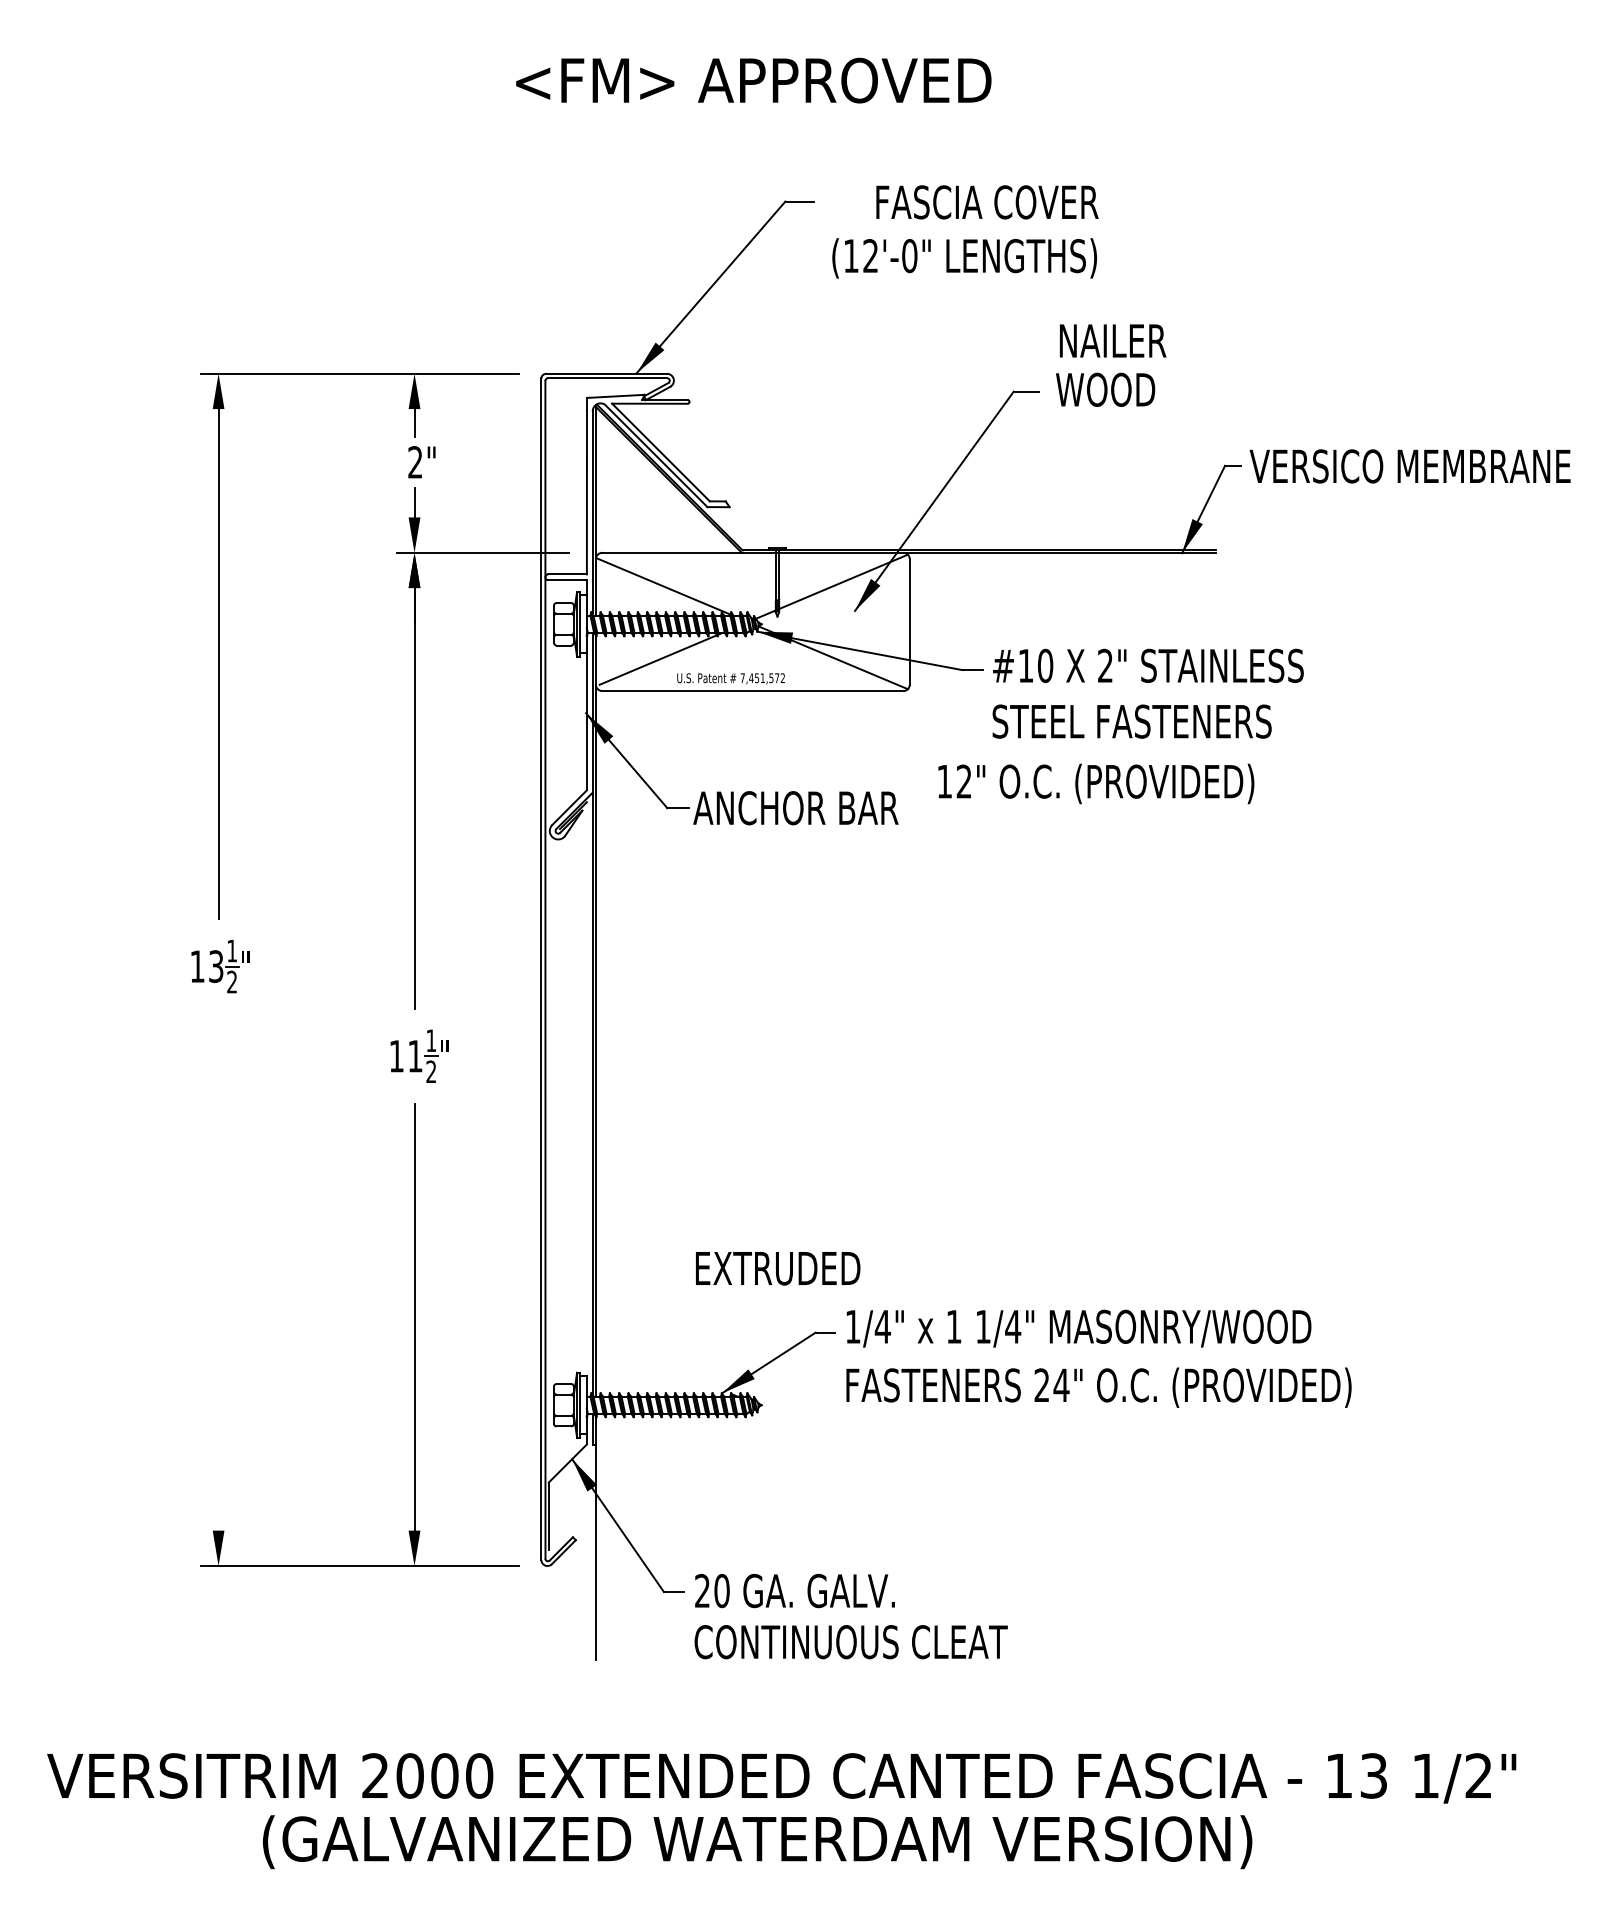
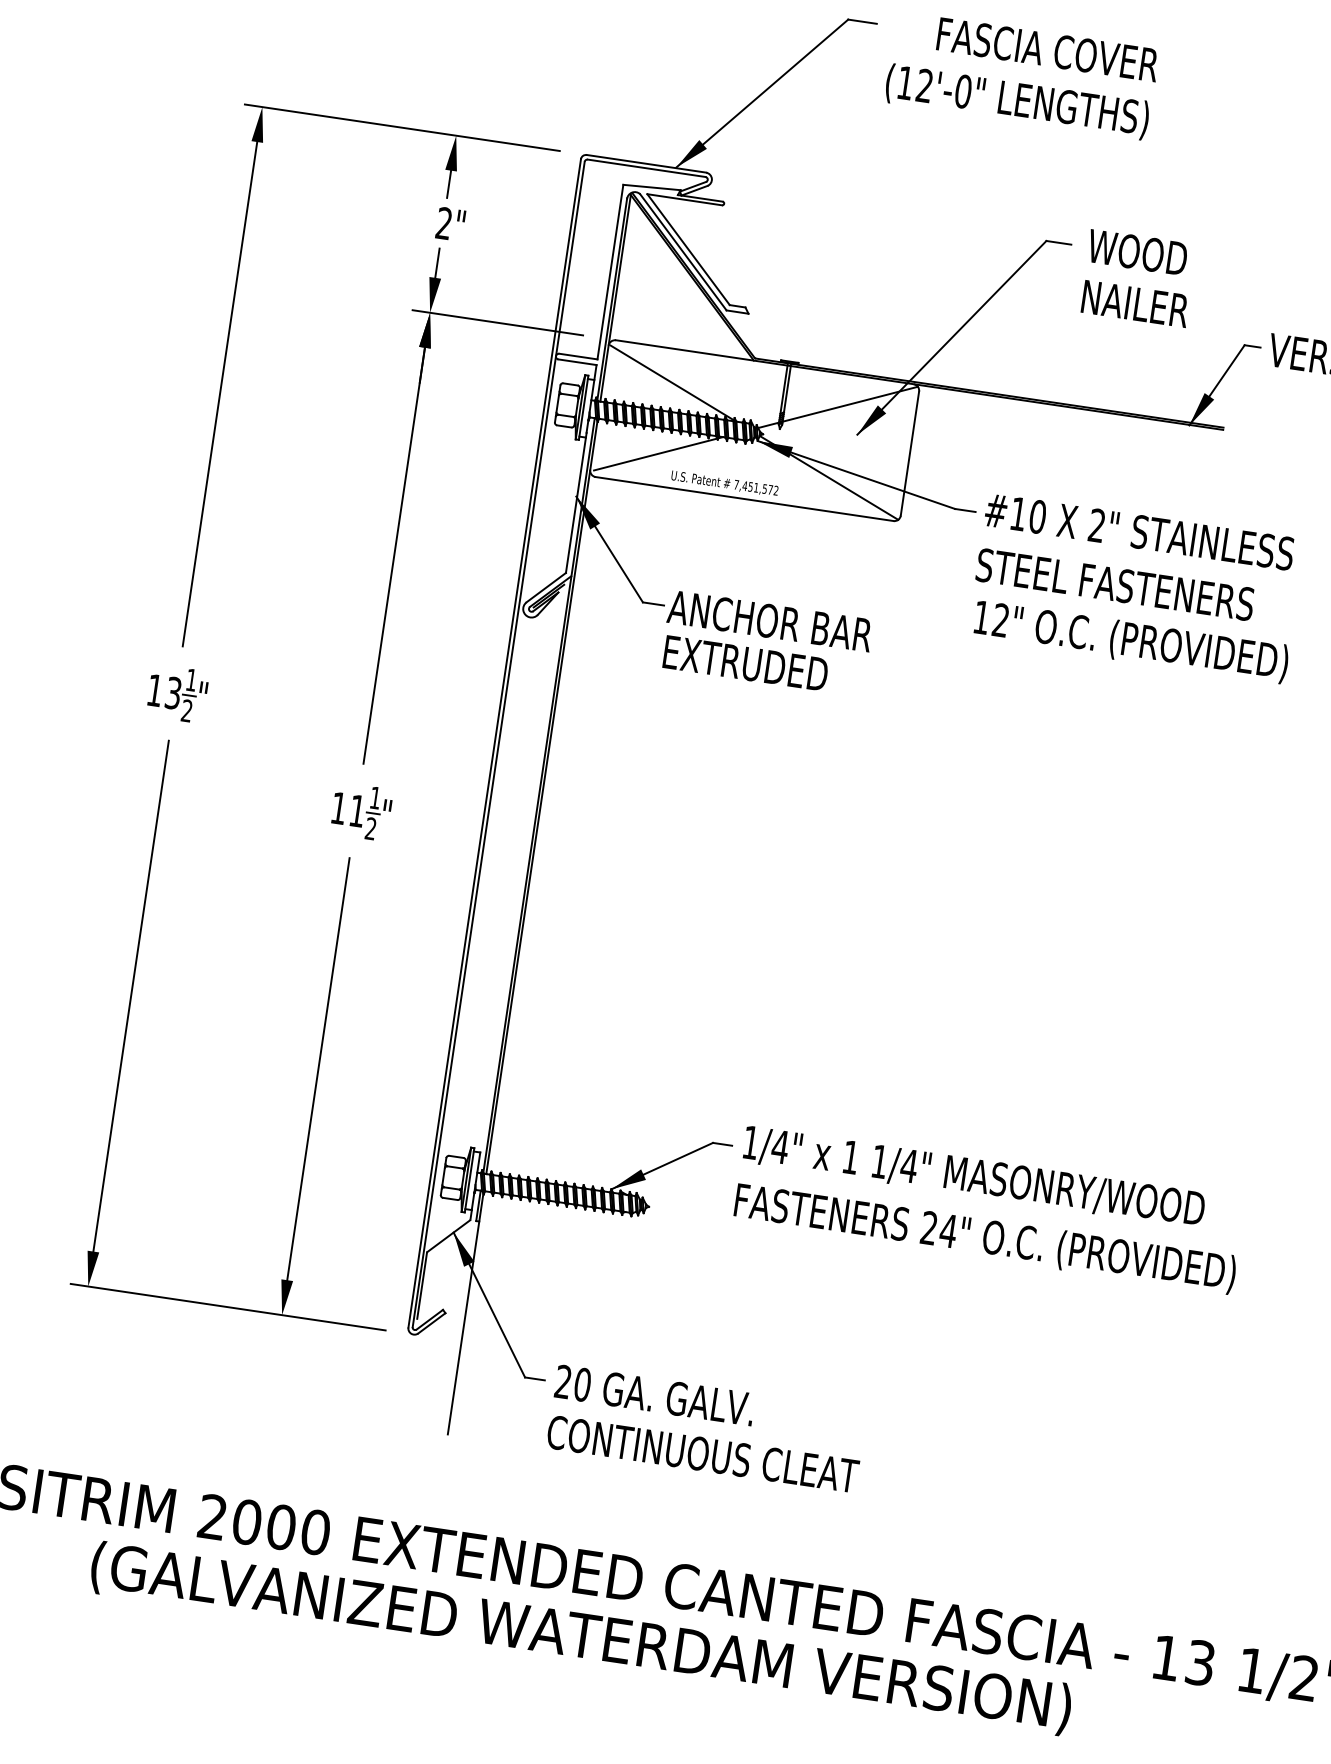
text: (1113, 340) -> (1136, 303), moved
text: (1096, 783) -> (1131, 641), moved
text: (778, 1268) -> (746, 663), moved
line: (218, 1272) -> (131, 996), added

